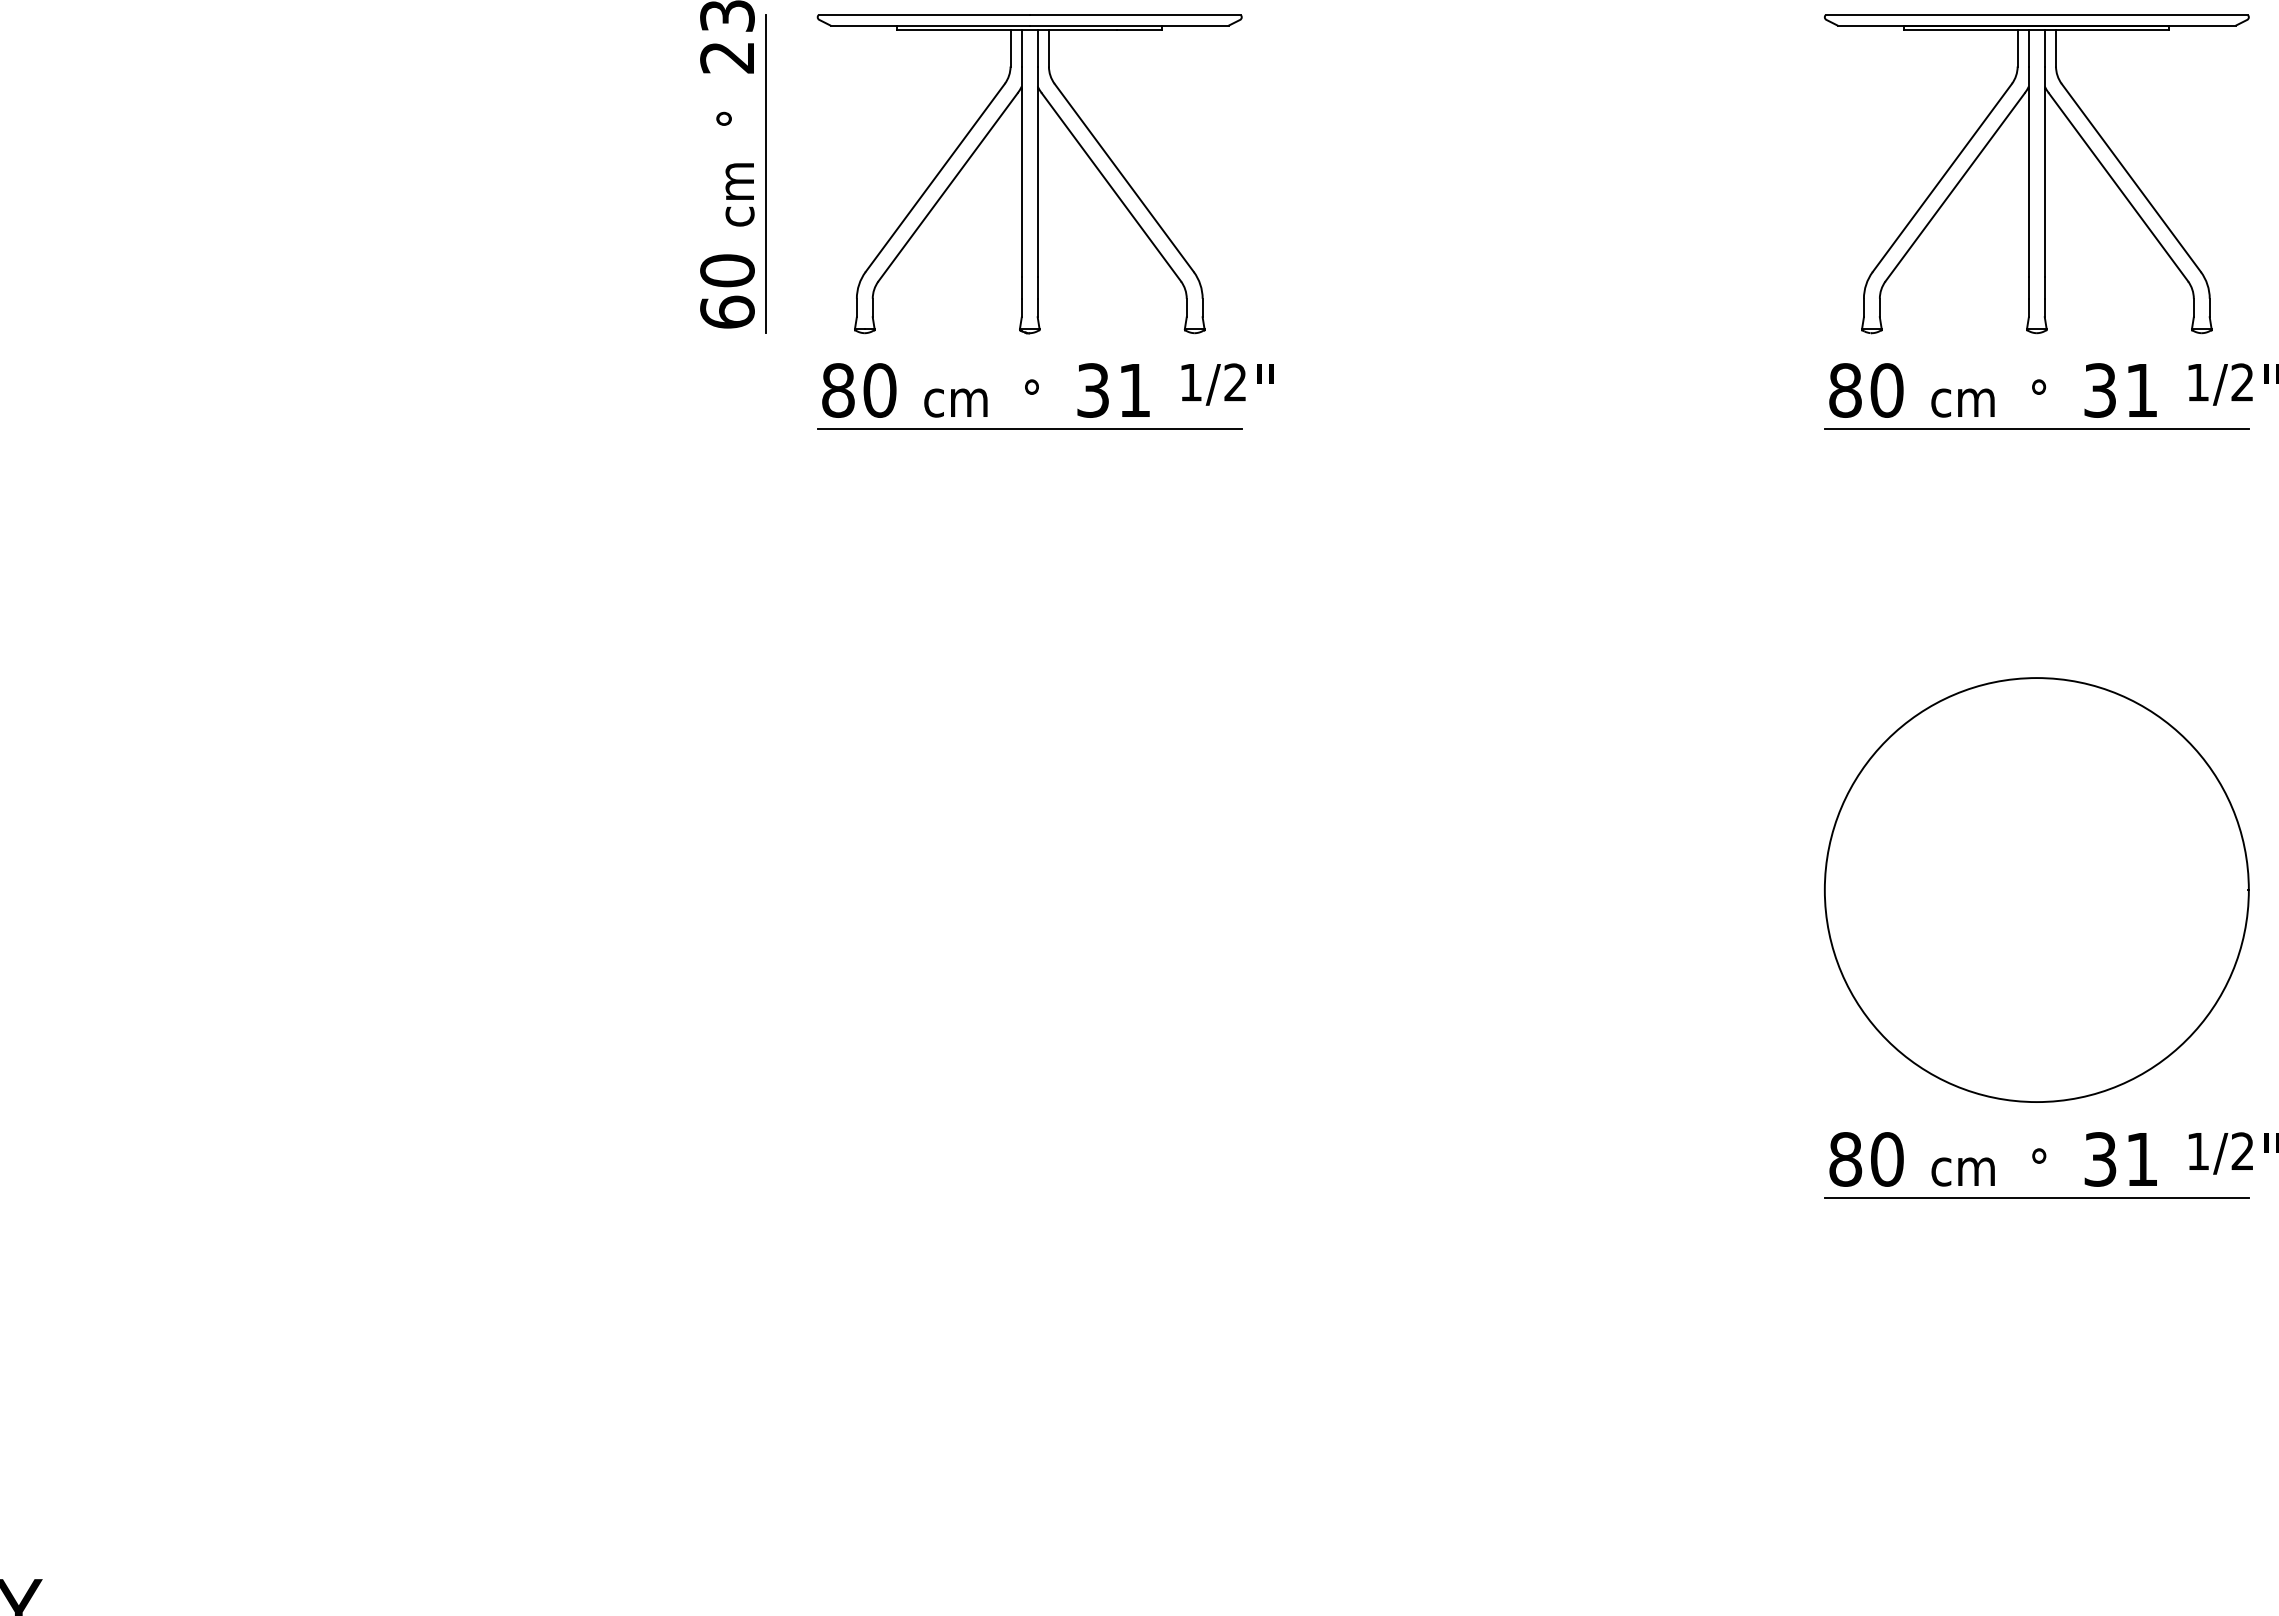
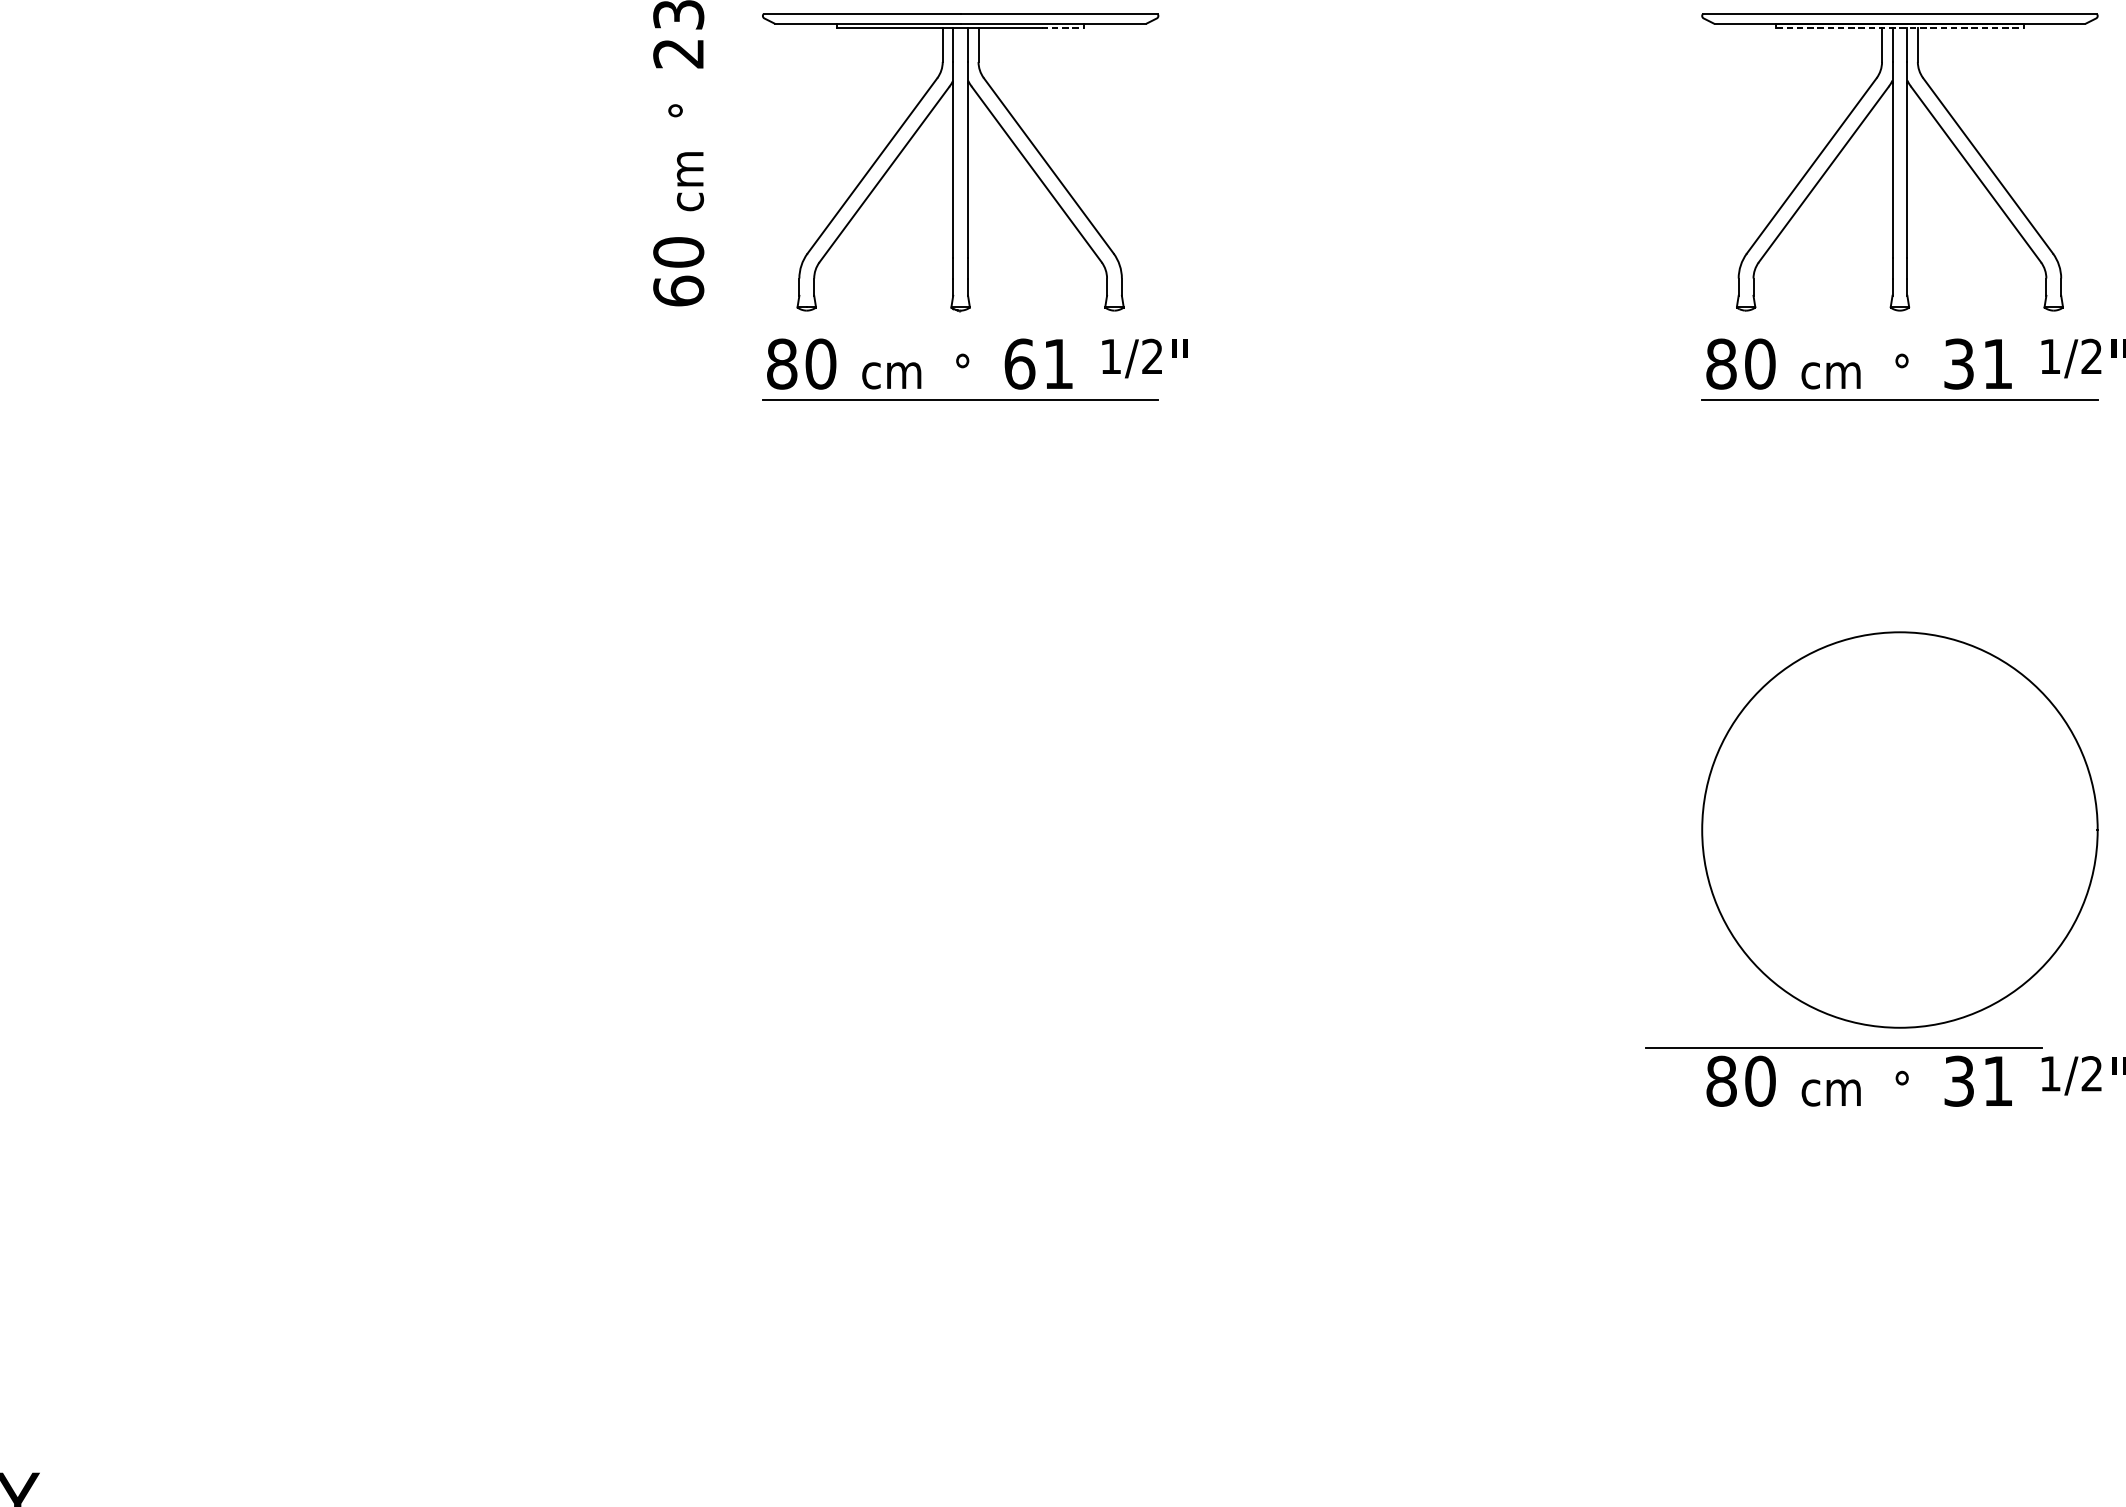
line: (1139, 30) -> (1063, 28), solid -> dashed
line: (2036, 30) -> (1899, 28), solid -> dashed
line: (765, 173) -> (714, 161), removed
text: (1093, 390) -> (1020, 364), 31 -> 61
line: (2036, 1197) -> (1843, 1047), moved

